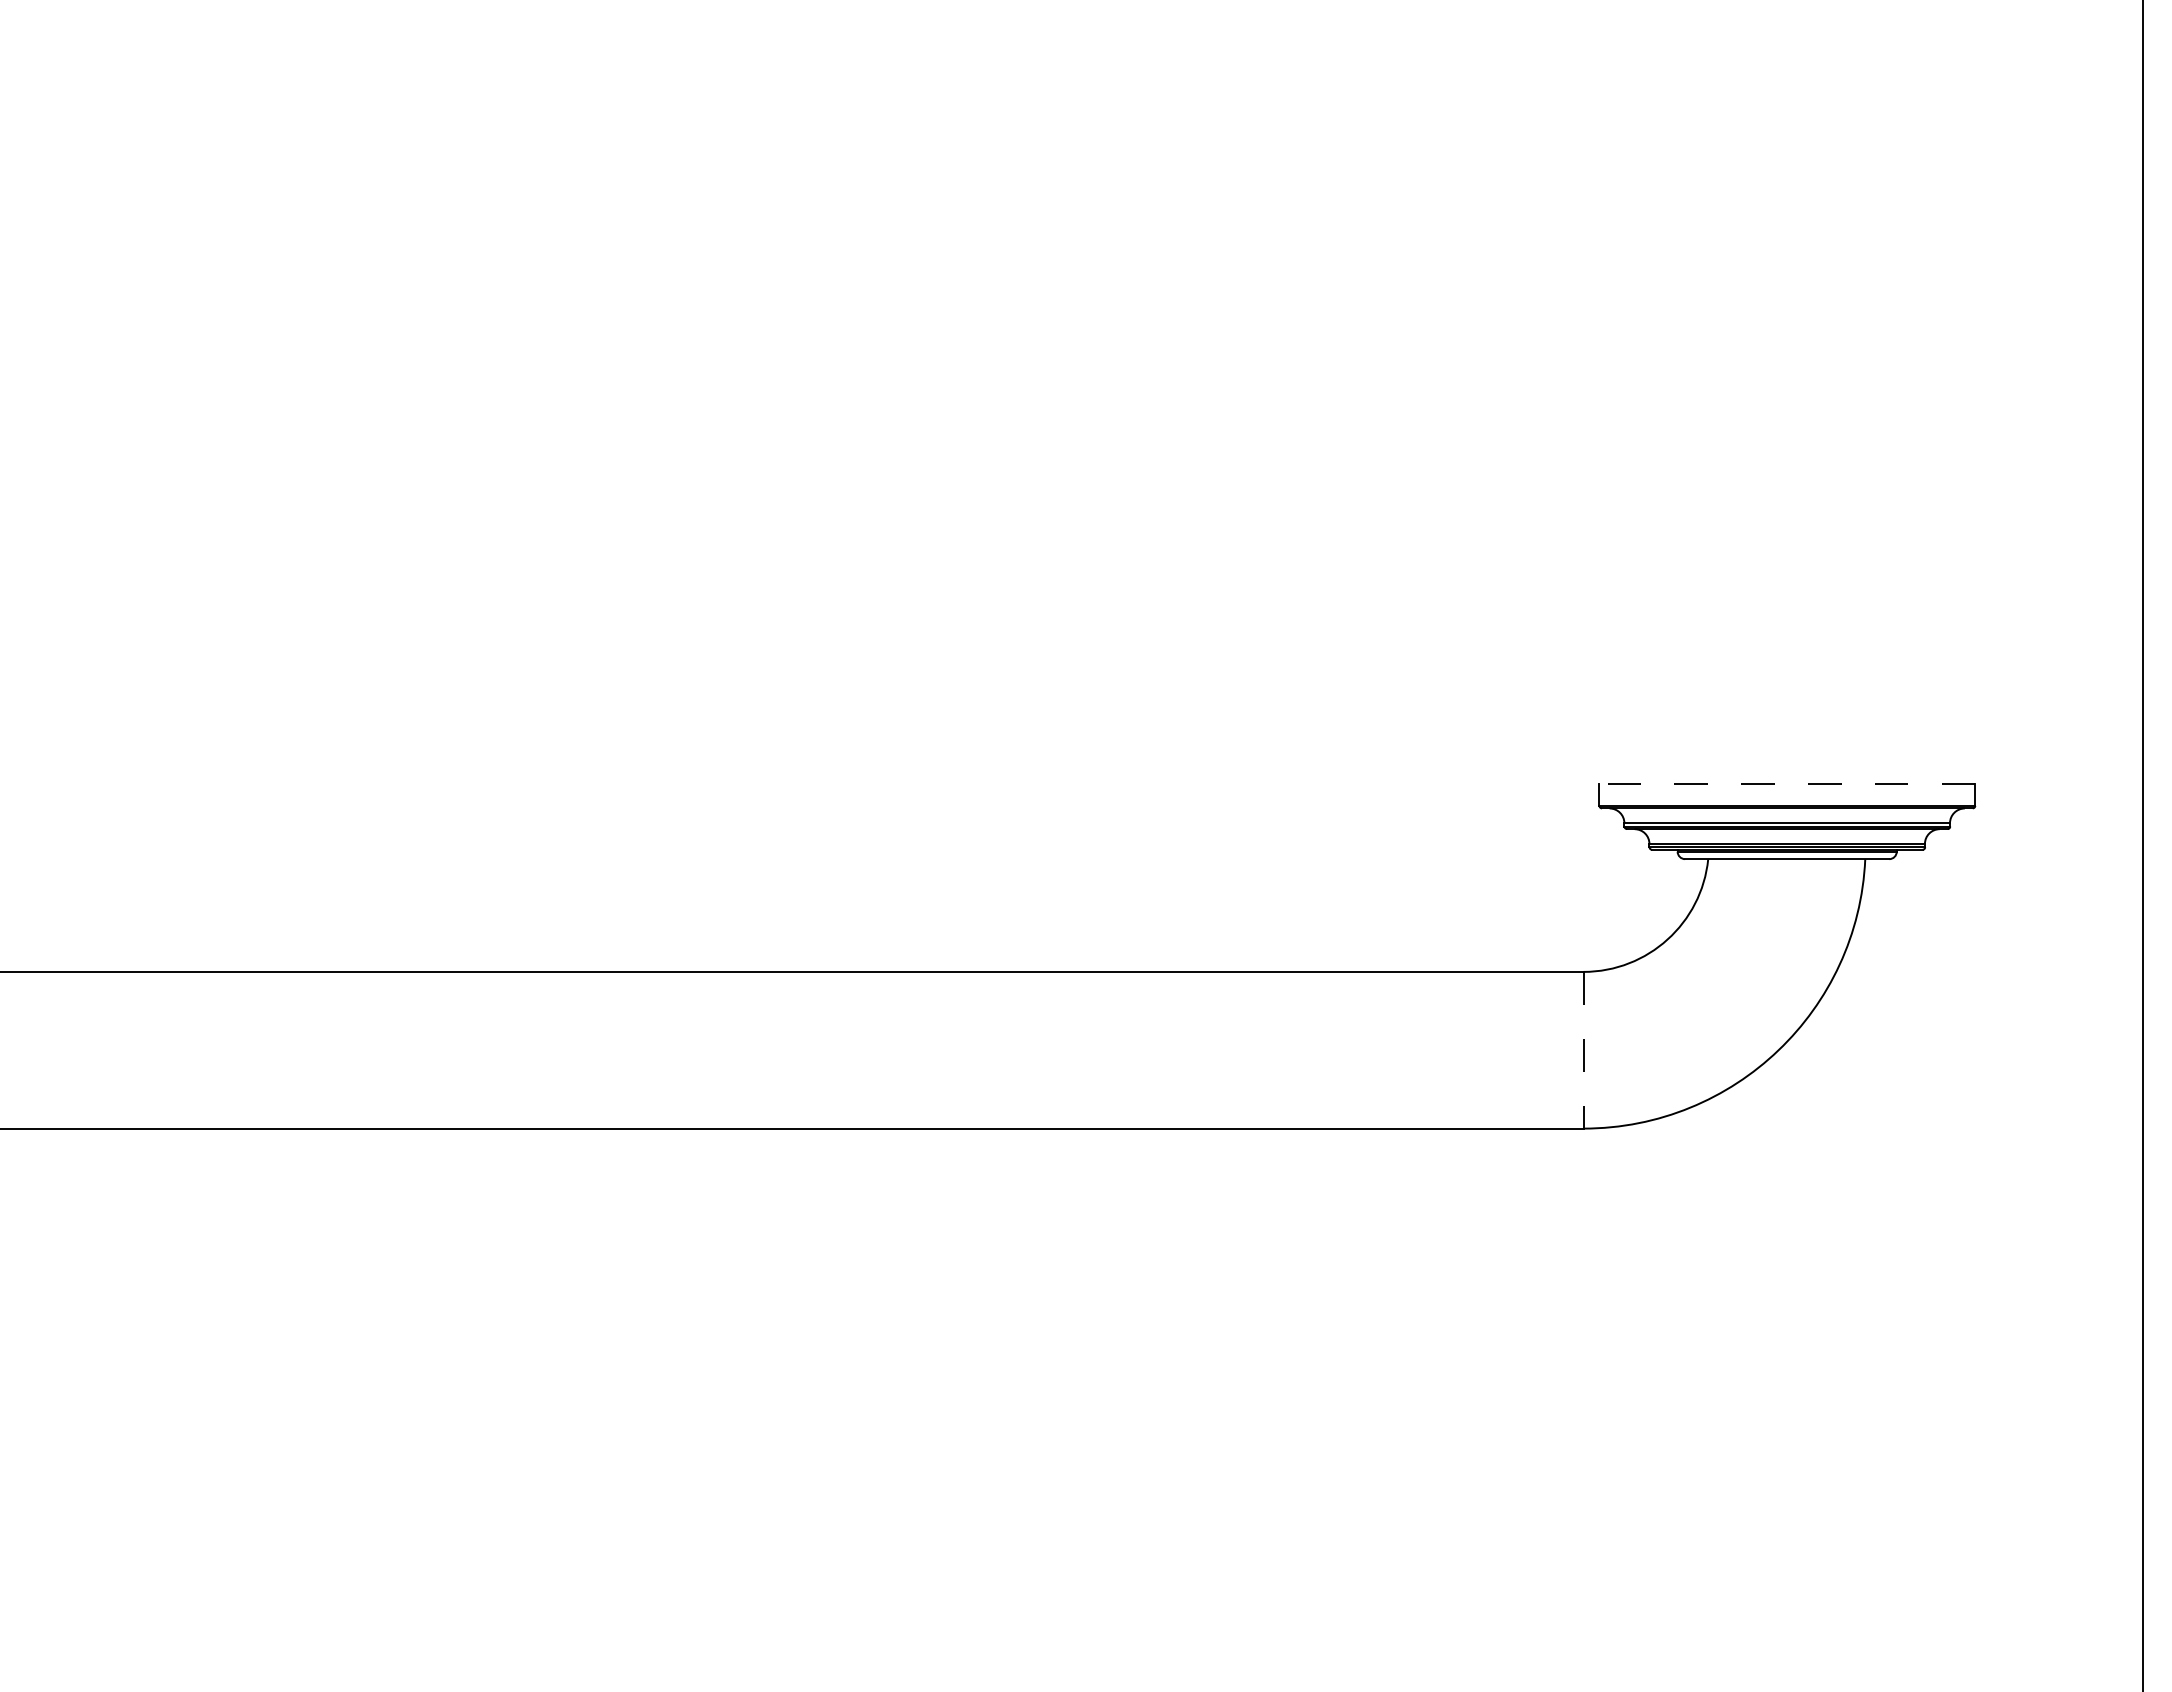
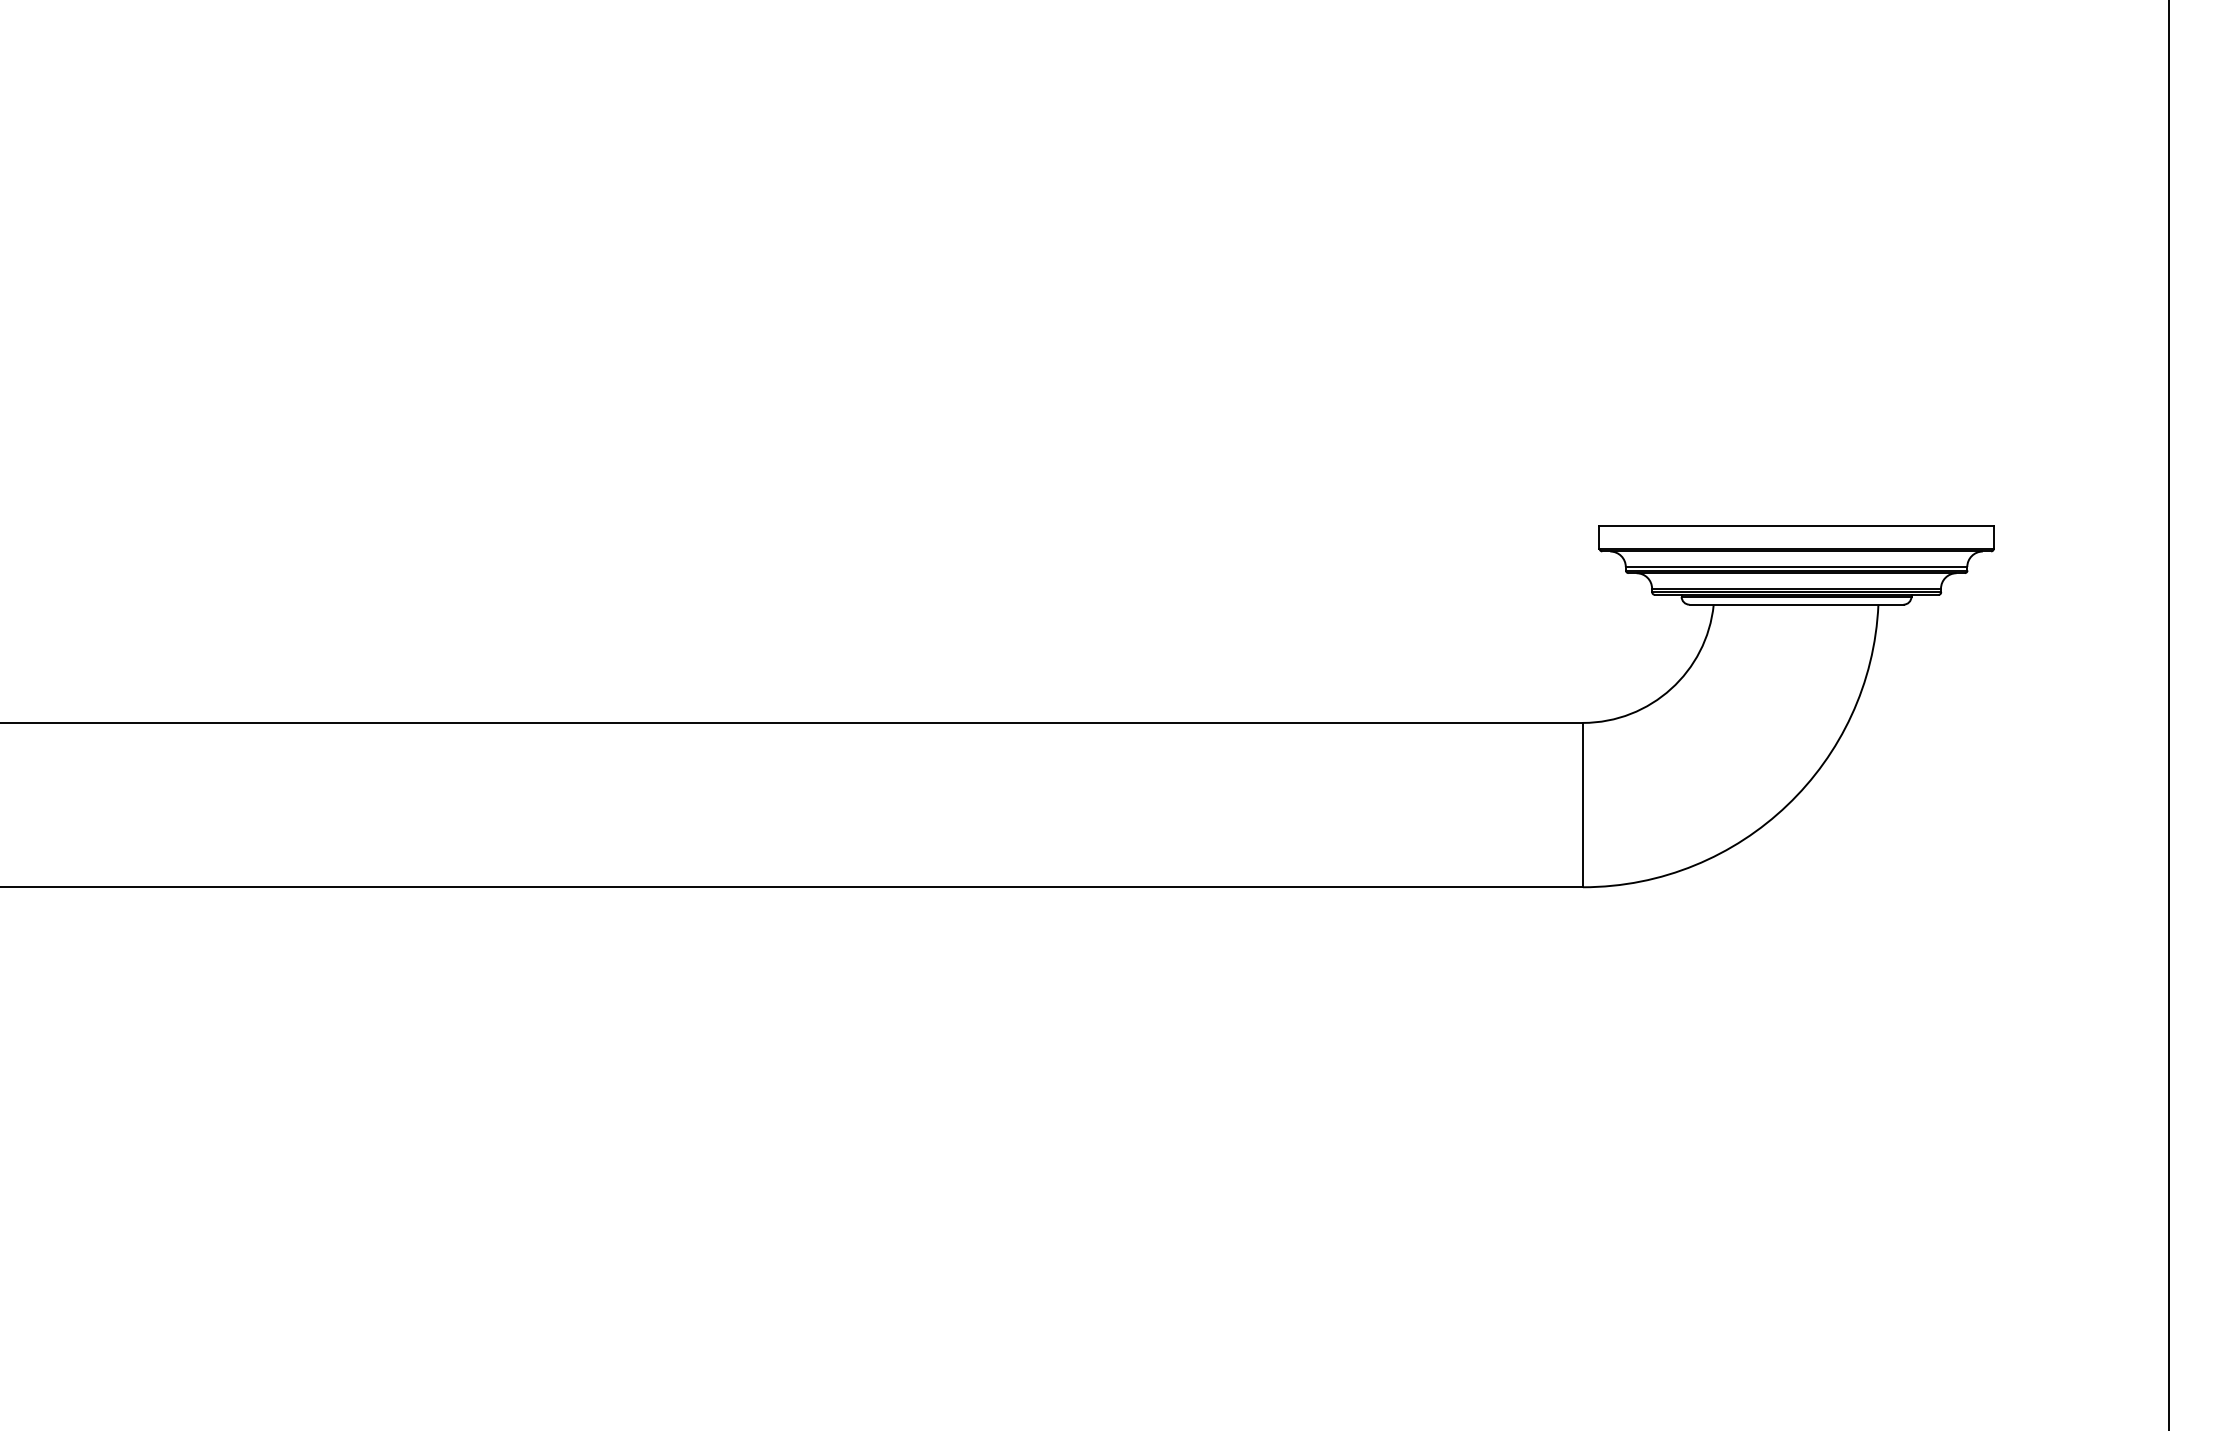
line: (1787, 783) -> (1796, 525), dashed -> solid
line: (1583, 1050) -> (1582, 805), dashed -> solid

